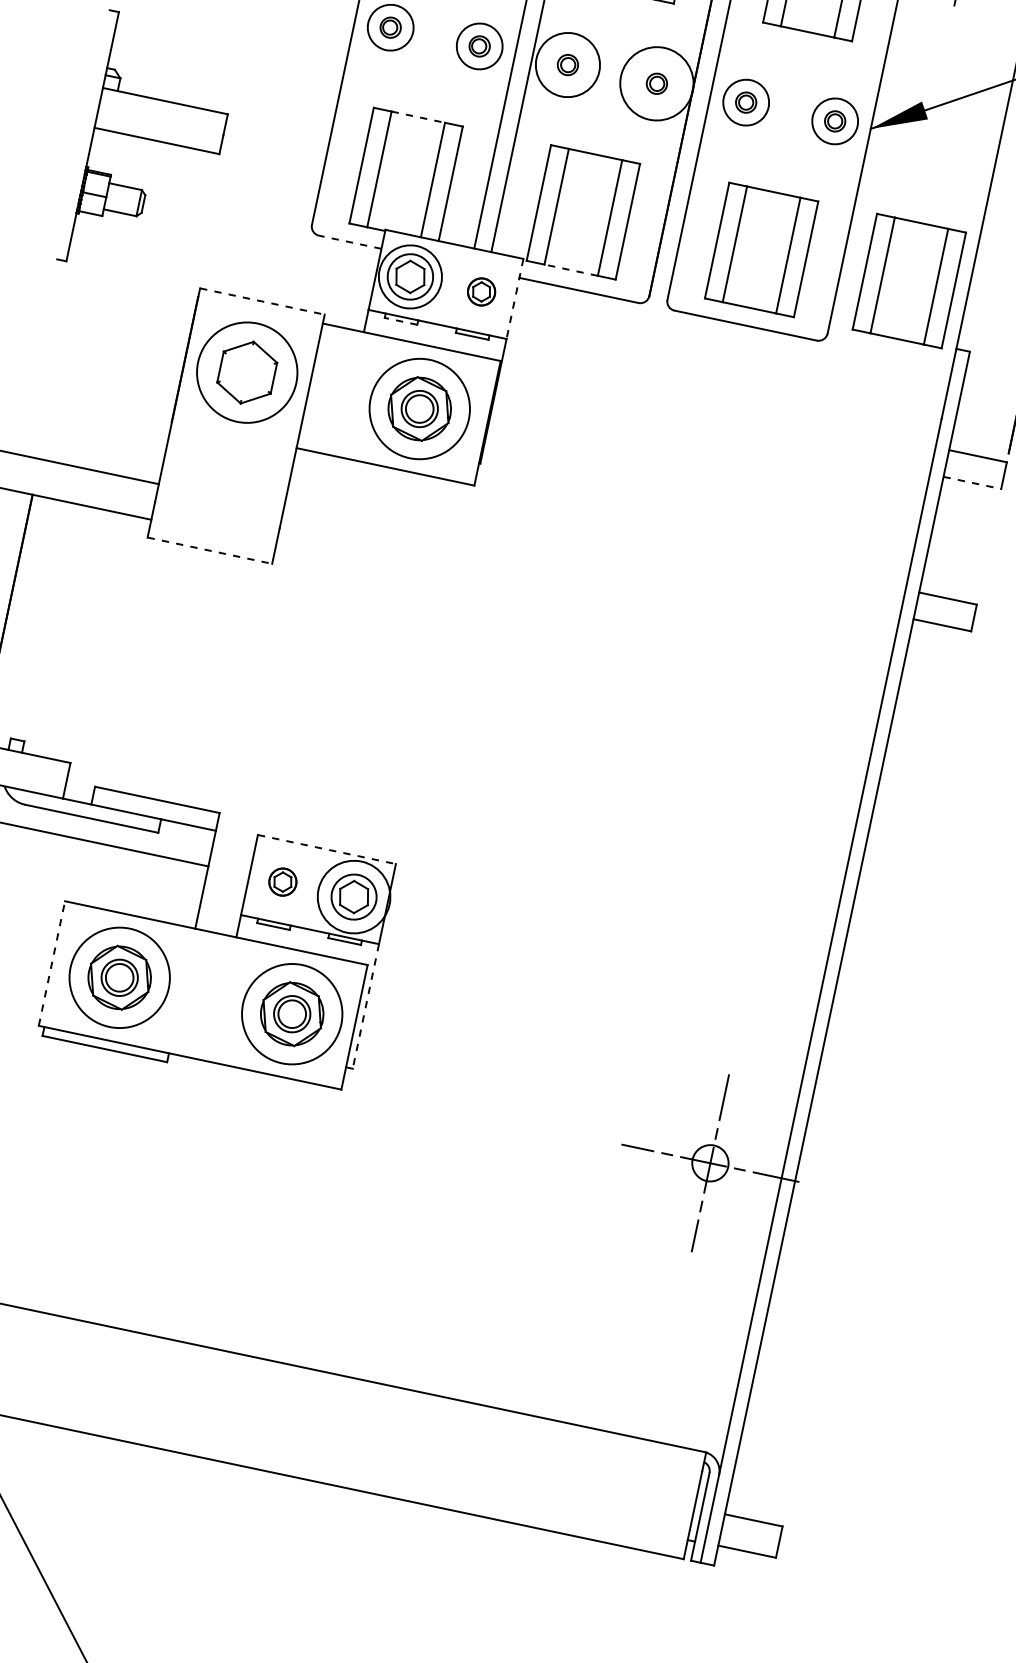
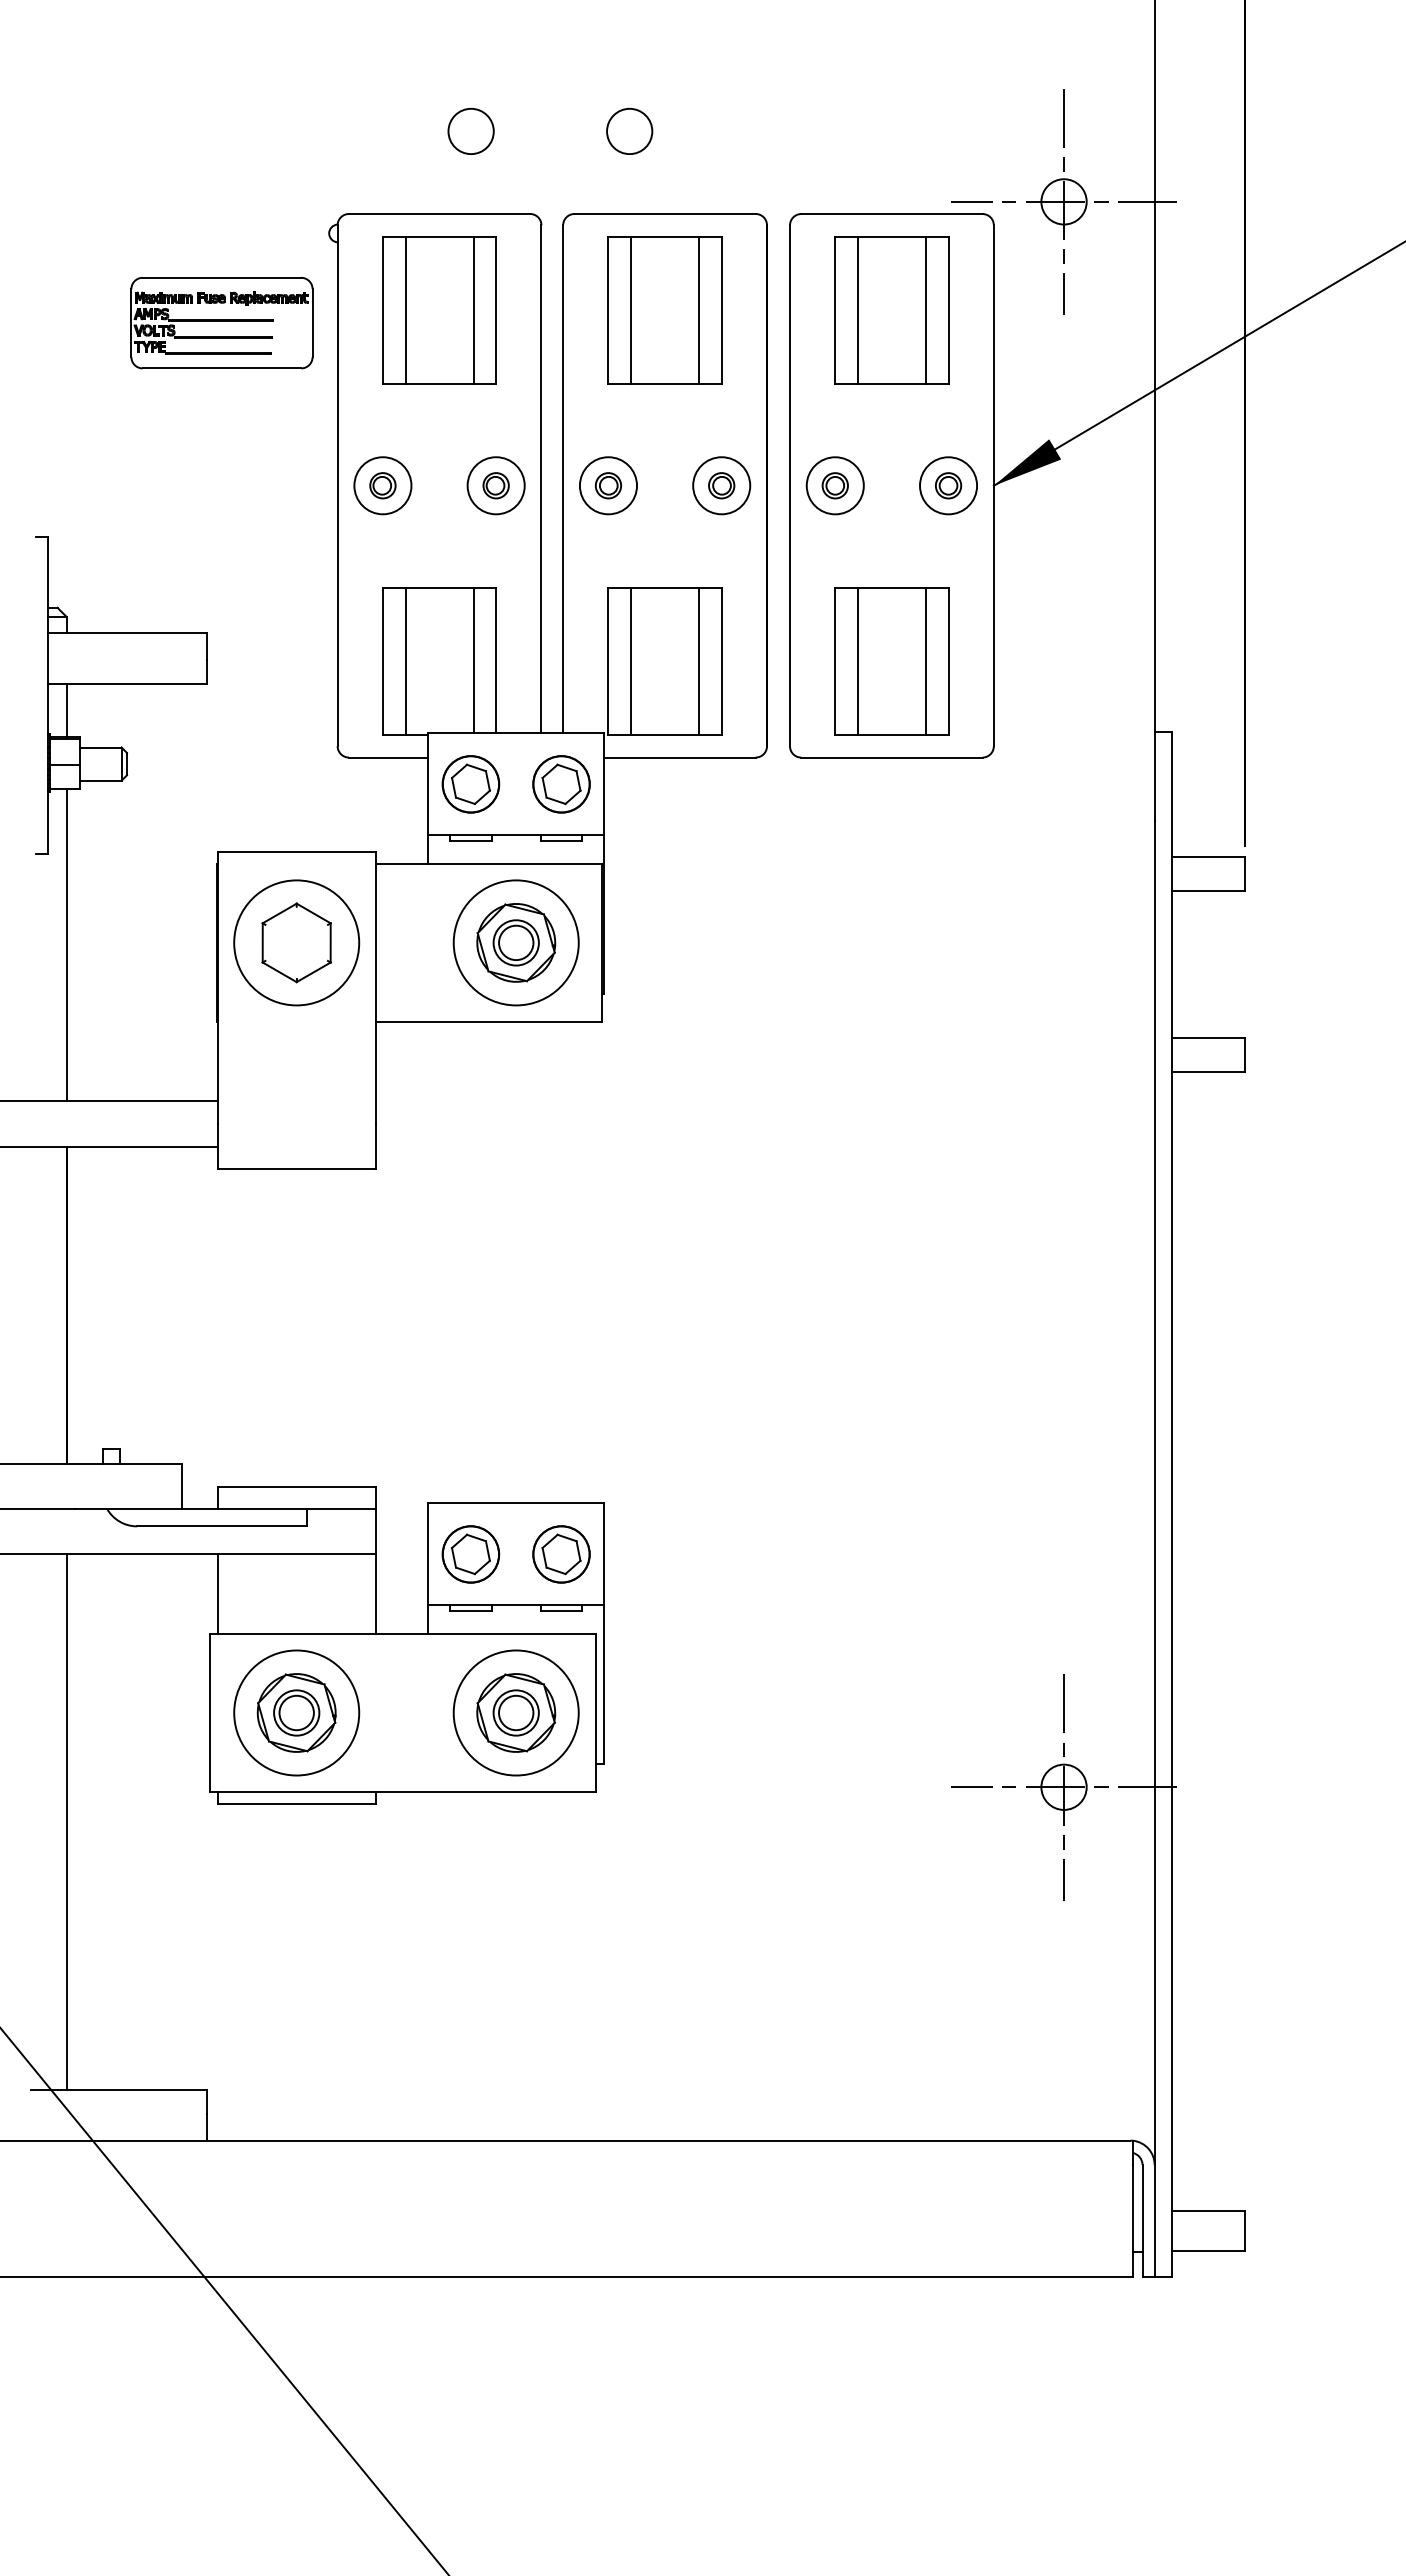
circle: (568, 64) -> (608, 485), size x0.71
circle: (656, 83) -> (721, 485), size x0.62
line: (418, 117) -> (439, 587), dashed -> solid
line: (104, 151) -> (66, 709), added
line: (350, 242) -> (388, 757), dashed -> solid
line: (571, 269) -> (665, 734), dashed -> solid
circle: (410, 276) -> (470, 784), size x0.71
part: (909, 281) -> (1079, 661), removed
part: (481, 292) -> (561, 784), size x1.67
line: (515, 299) -> (604, 784), dashed -> solid
line: (262, 301) -> (297, 852), dashed -> solid
line: (400, 320) -> (470, 840), dashed -> solid
line: (65, 336) -> (66, 945), added
line: (972, 483) -> (1208, 891), dashed -> solid
line: (210, 550) -> (297, 1169), dashed -> solid
line: (327, 849) -> (516, 1503), dashed -> solid
line: (77, 870) -> (217, 1593), added
part: (282, 882) -> (470, 1554), size x1.67
circle: (354, 897) -> (561, 1554), size x0.62
line: (52, 963) -> (210, 1712), dashed -> solid
line: (366, 1007) -> (604, 1685), dashed -> solid

